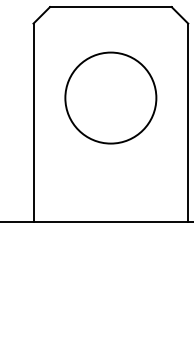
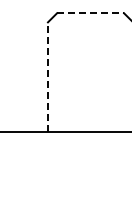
line: (112, 7) -> (91, 13), solid -> dashed
circle: (110, 98) -> (90, 63), removed
line: (32, 123) -> (47, 77), solid -> dashed

